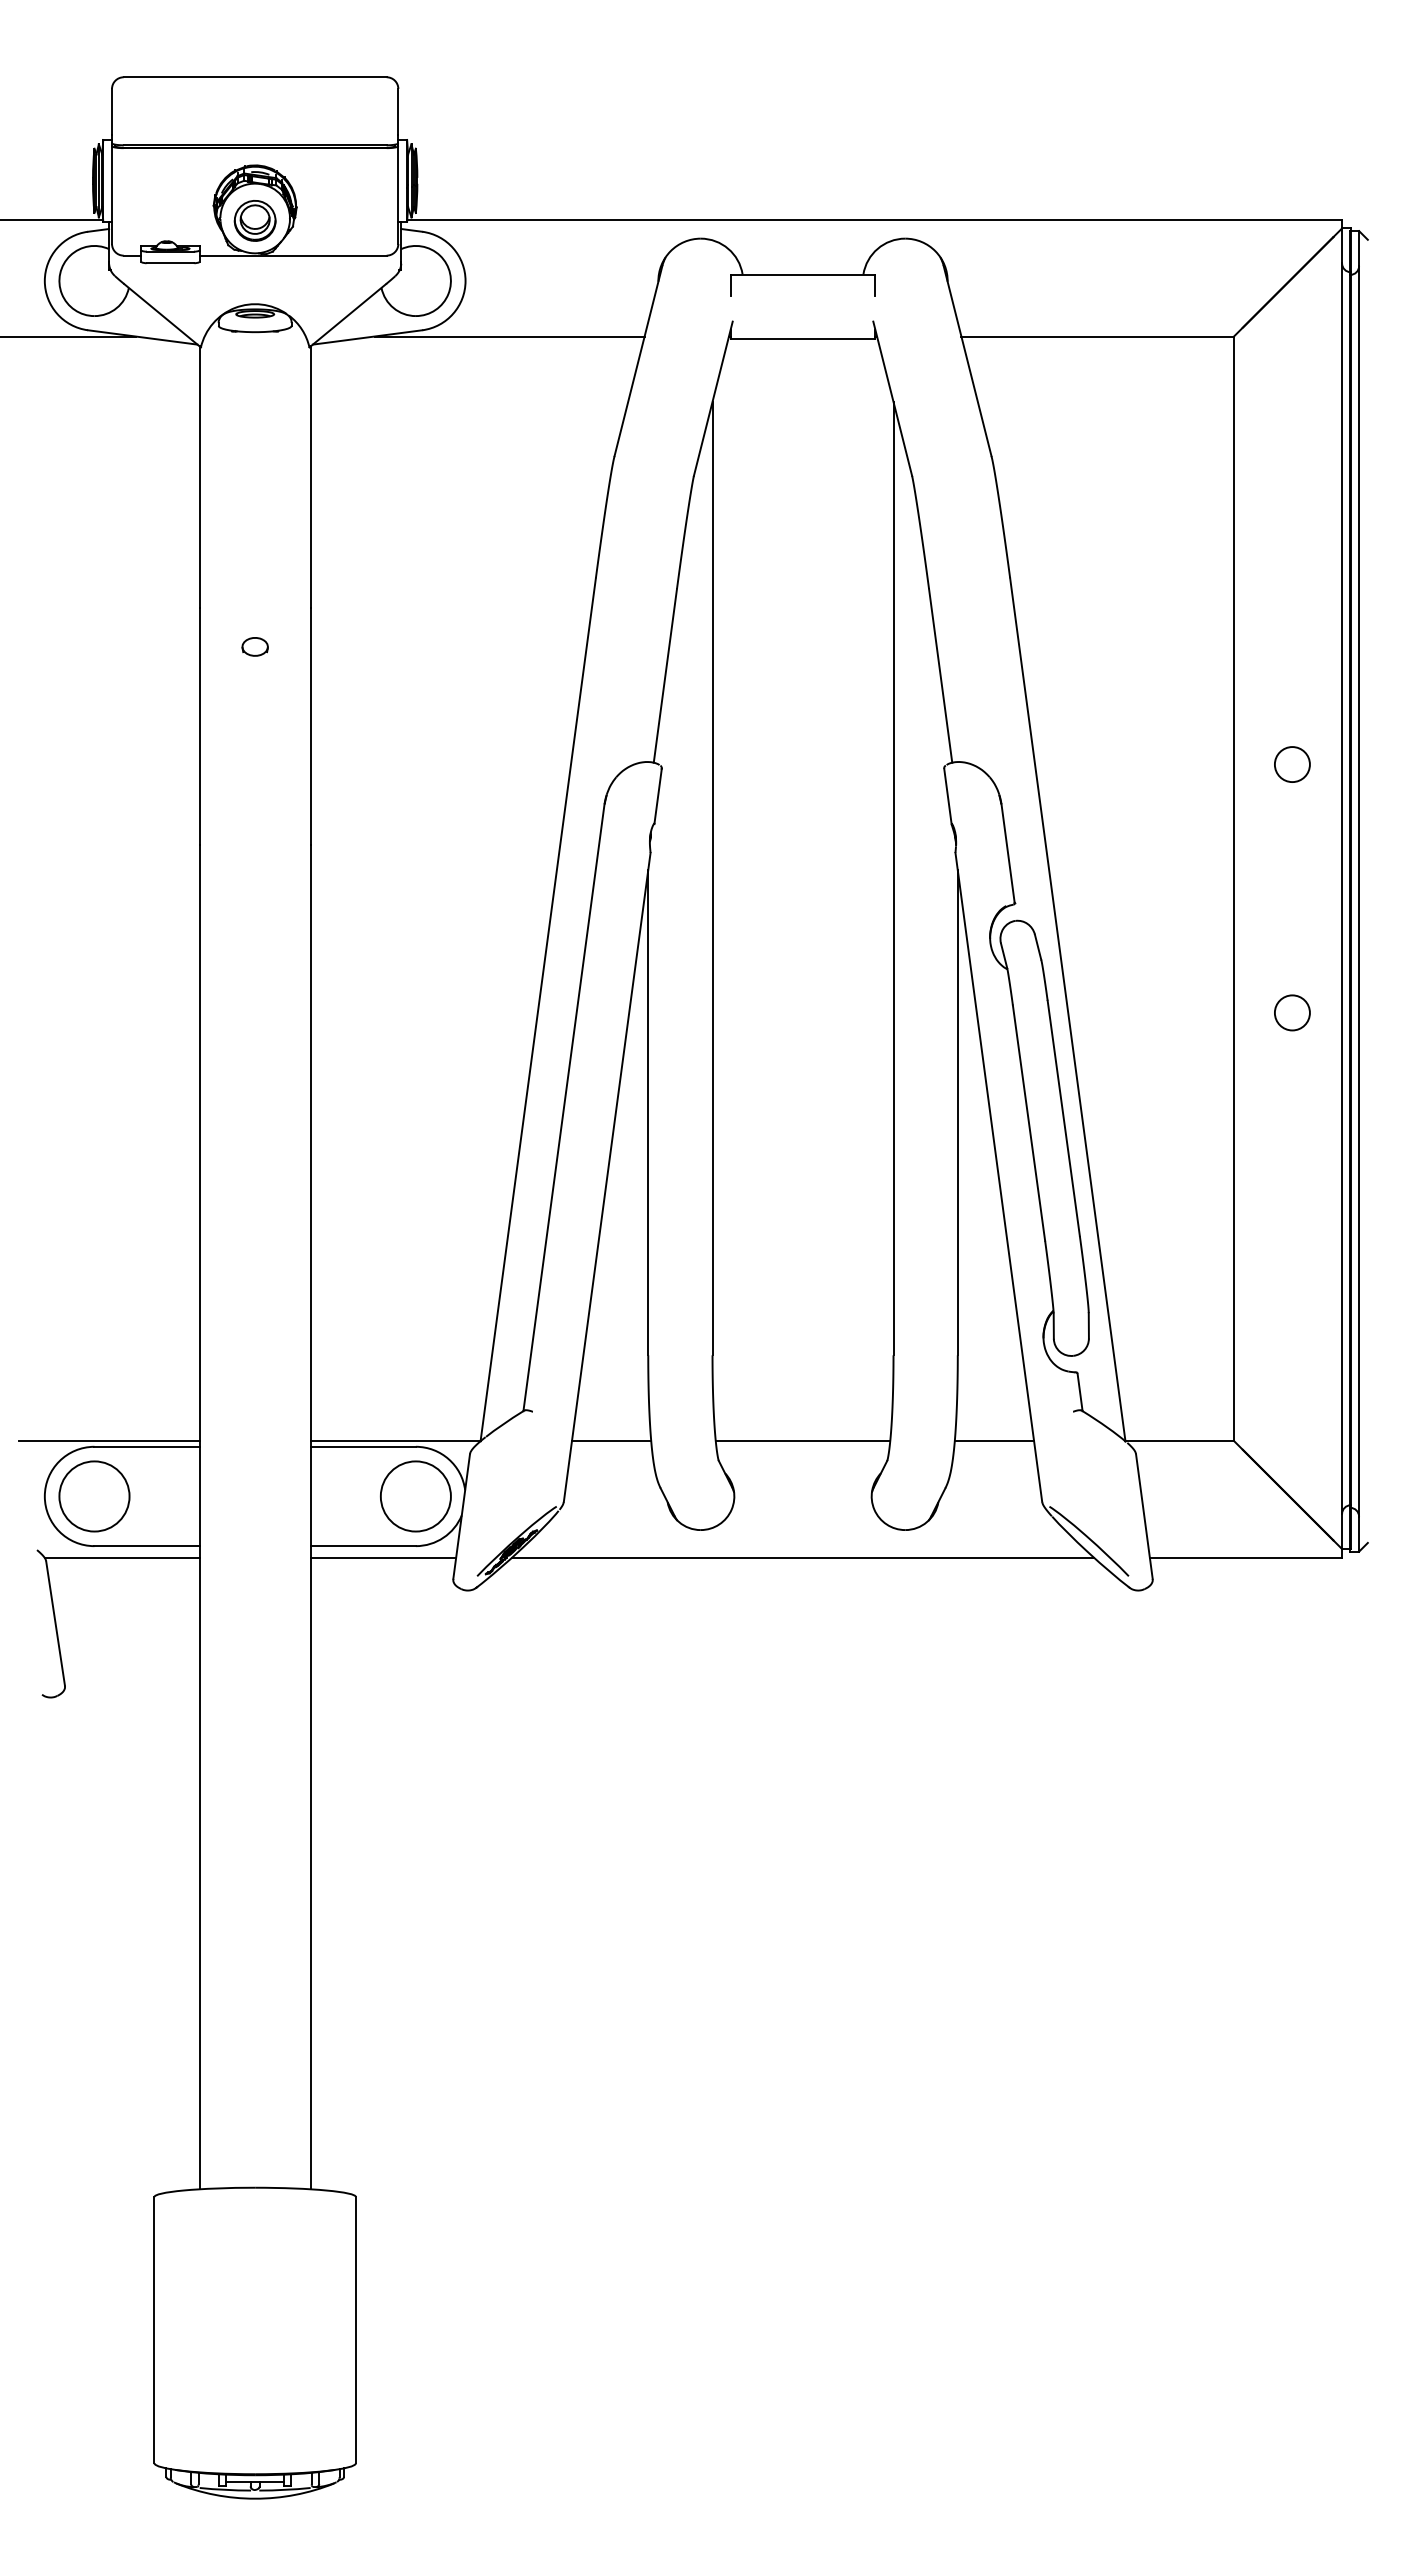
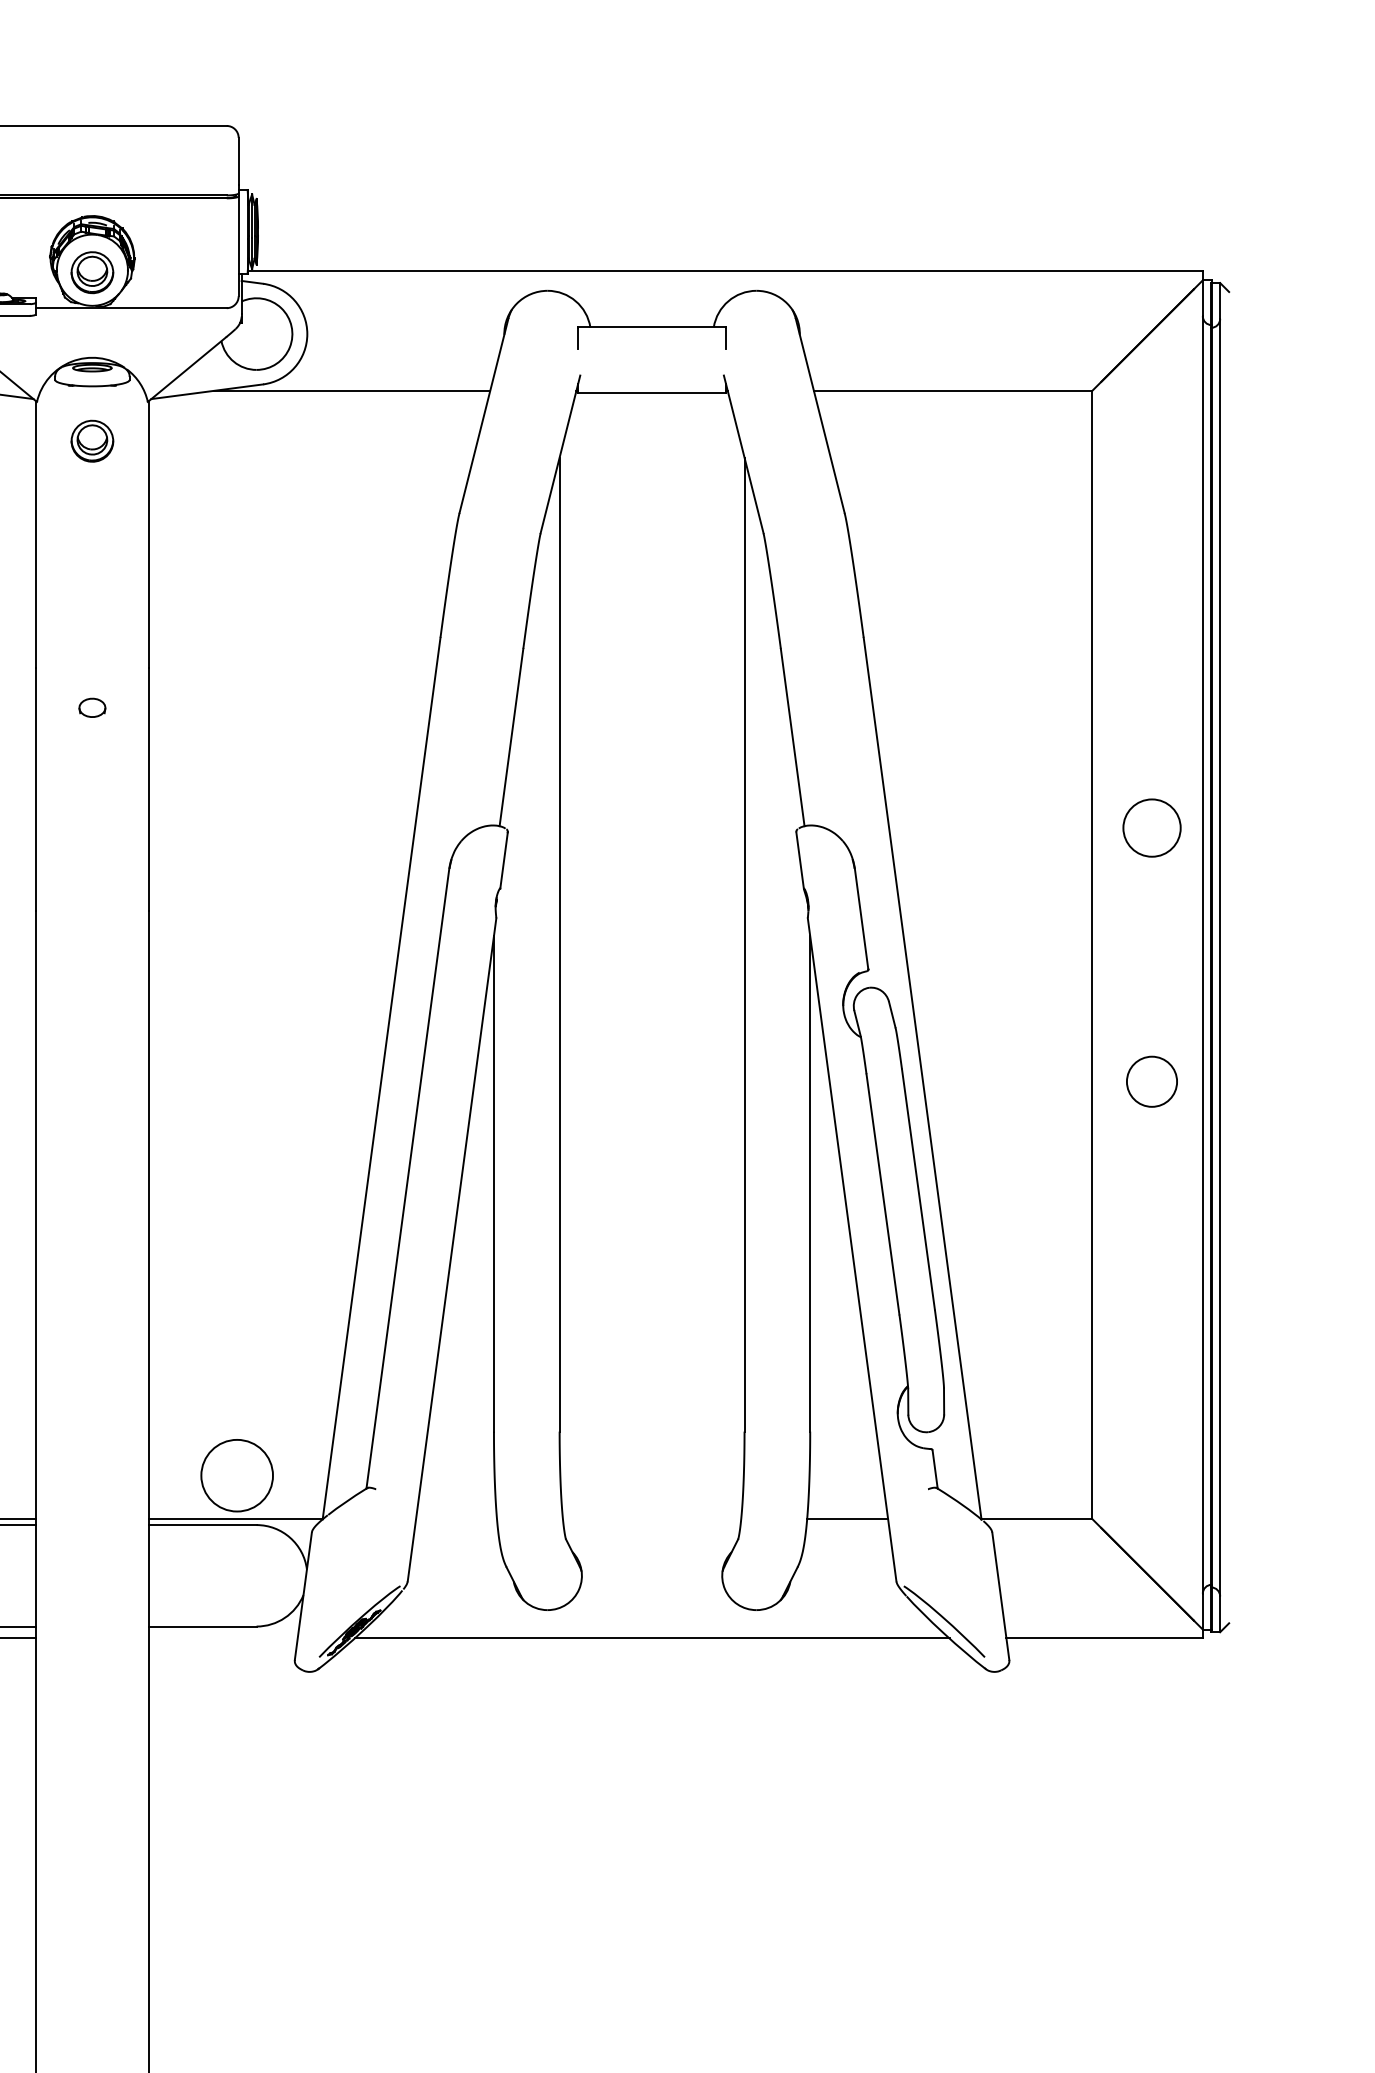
part: (254, 385) -> (91, 440), added
circle: (1291, 764) -> (1151, 828), size x1.6
circle: (1292, 1012) -> (1152, 1081), size x1.4
line: (611, 1440) -> (456, 1518), removed
line: (802, 1440) -> (651, 1518), removed
circle: (415, 1496) -> (236, 1475), moved
line: (383, 1557) -> (223, 1638), removed

